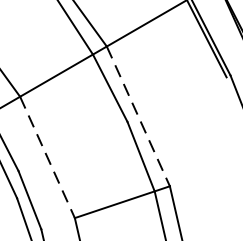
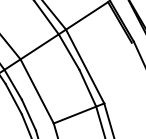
line: (138, 116) -> (85, 66), dashed -> solid
line: (48, 157) -> (37, 91), dashed -> solid

